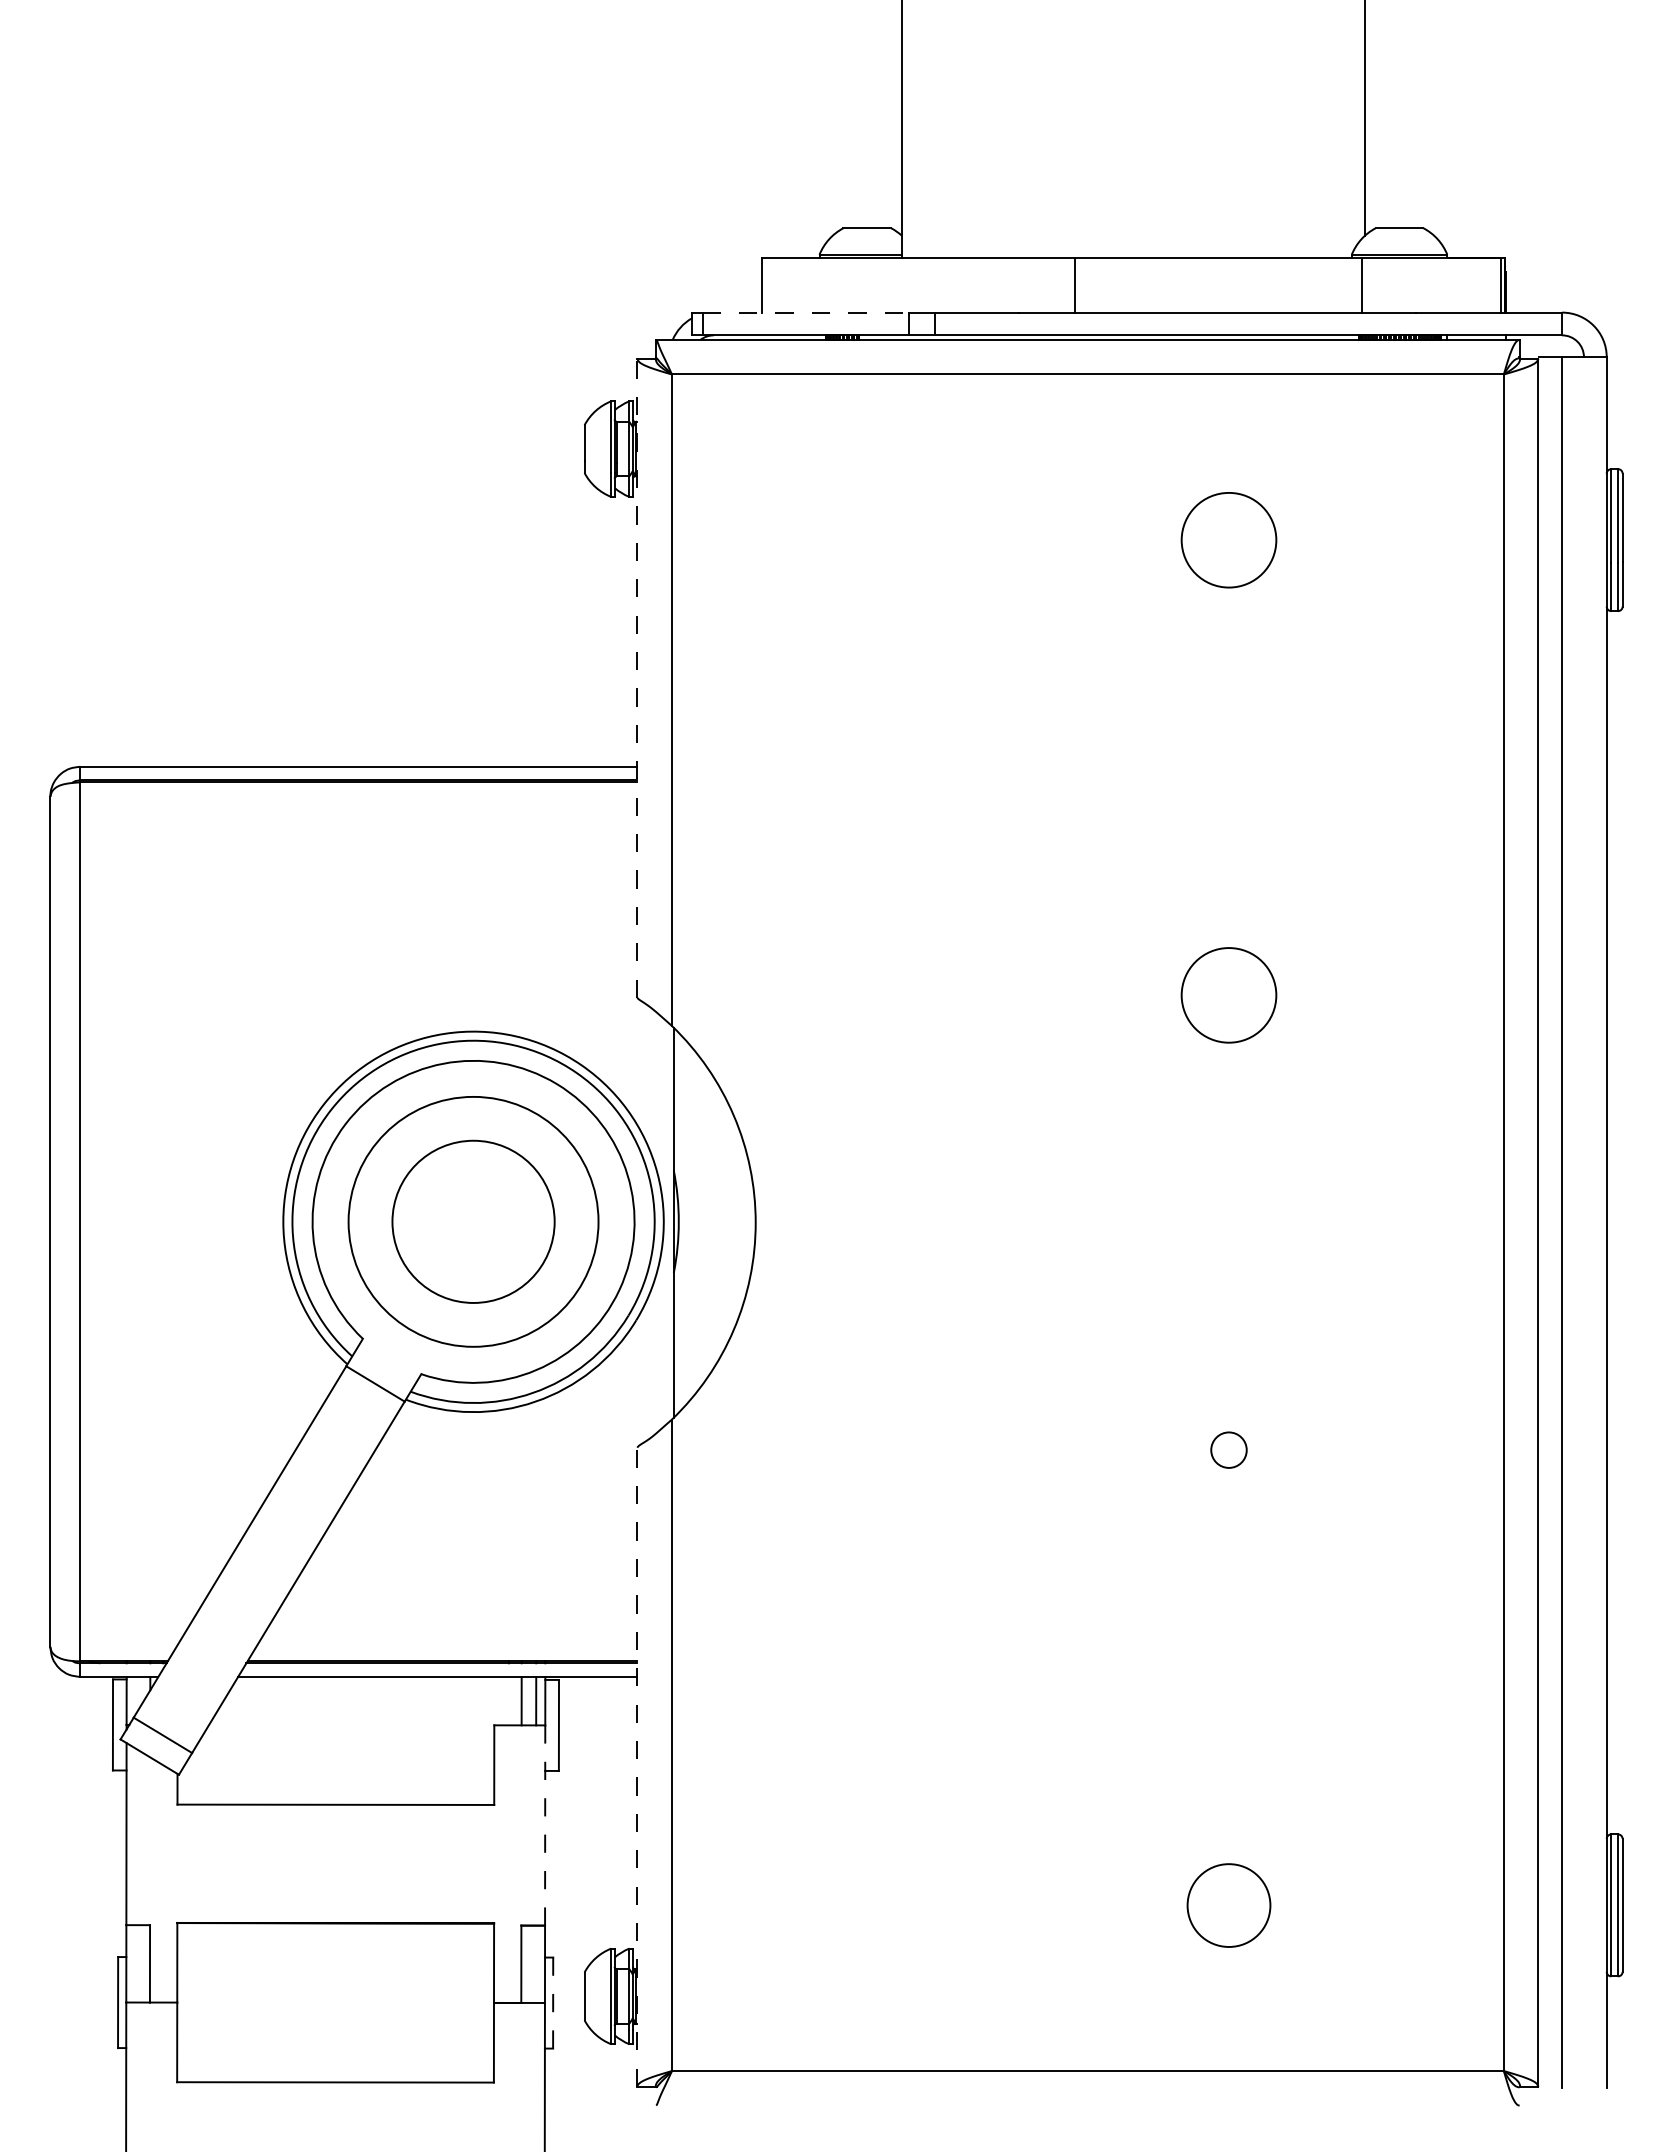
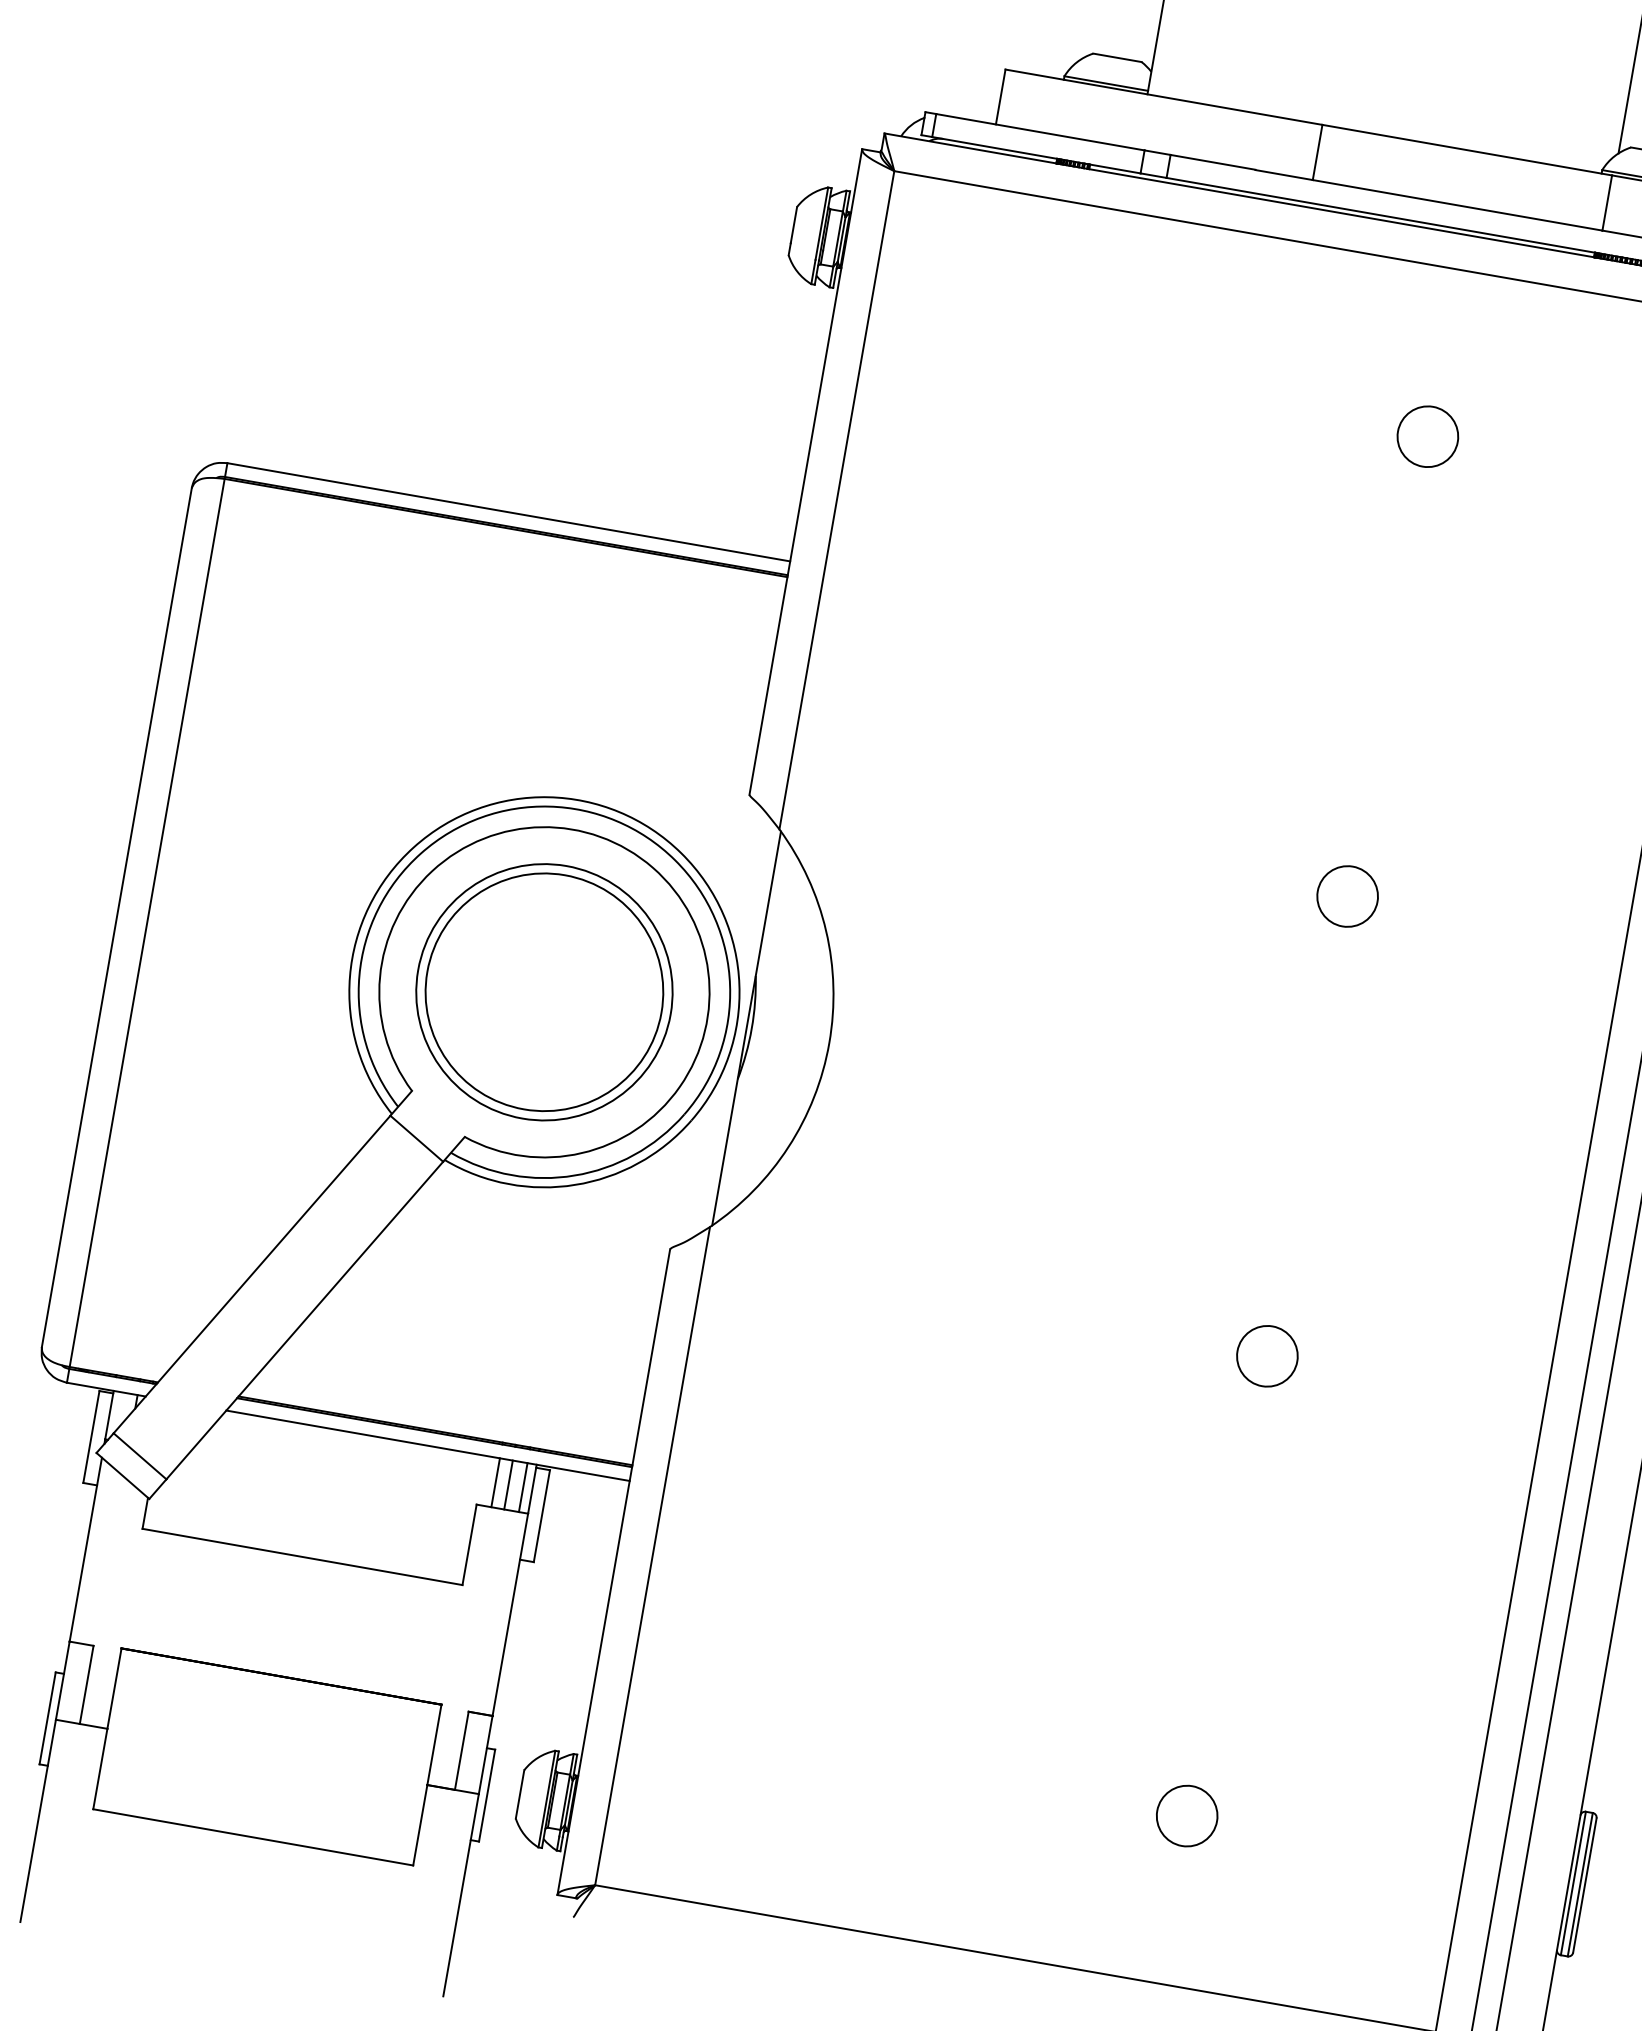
line: (806, 312) -> (1041, 132), dashed -> solid
circle: (1228, 539) -> (1427, 436), size x0.62
line: (637, 678) -> (805, 472), dashed -> solid
circle: (1228, 994) -> (1347, 895), size x0.62
circle: (473, 1221) -> (544, 991), size x1.43
circle: (1228, 1449) -> (1267, 1355), size x1.67
line: (508, 1700) -> (495, 1482), added
line: (637, 1767) -> (613, 1572), dashed -> solid
line: (545, 1826) -> (510, 1615), dashed -> solid
circle: (1228, 1904) -> (1186, 1815), size x0.71
line: (553, 2003) -> (487, 1796), dashed -> solid

